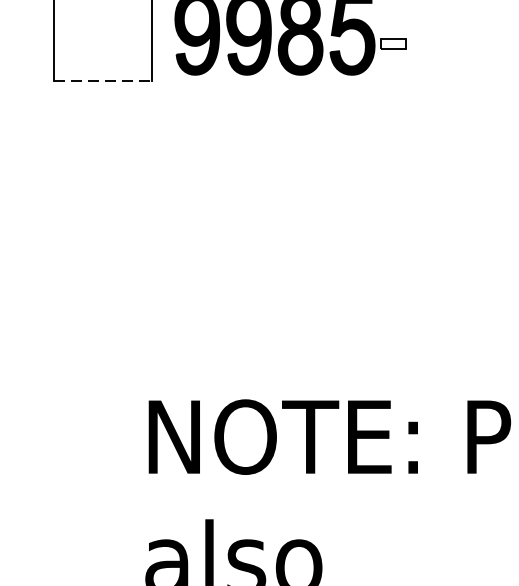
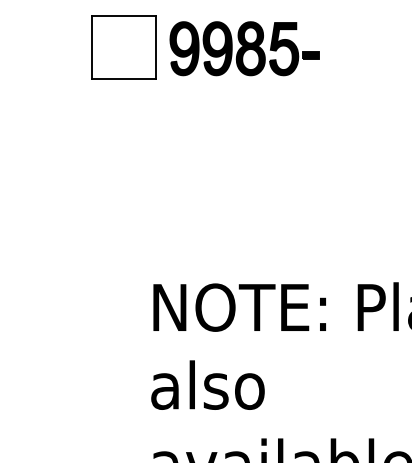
fill: (393, 43) -> (310, 55), added
line: (103, 79) -> (124, 78), dashed -> solid

